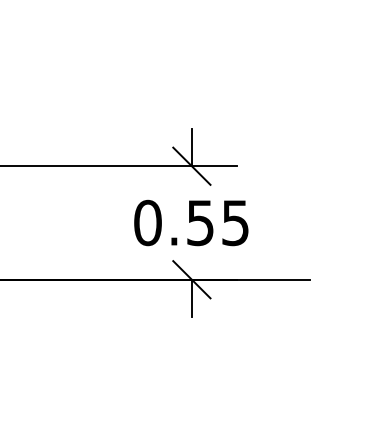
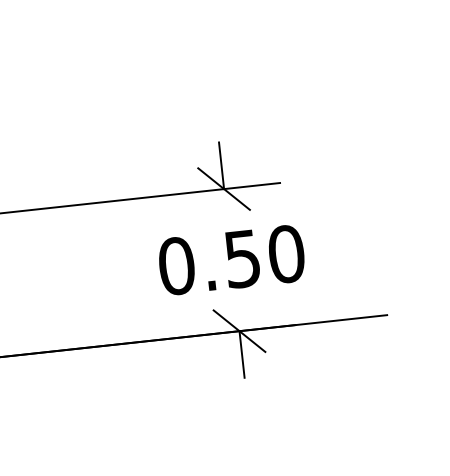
text: (235, 222) -> (286, 253), 0.55 -> 0.50

